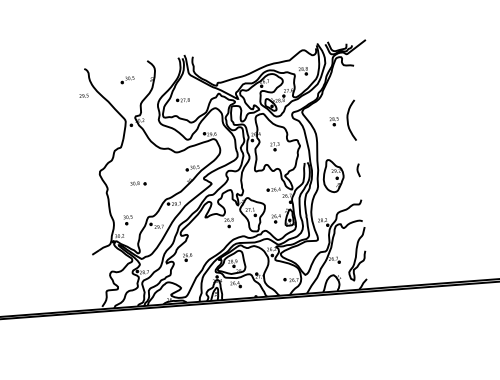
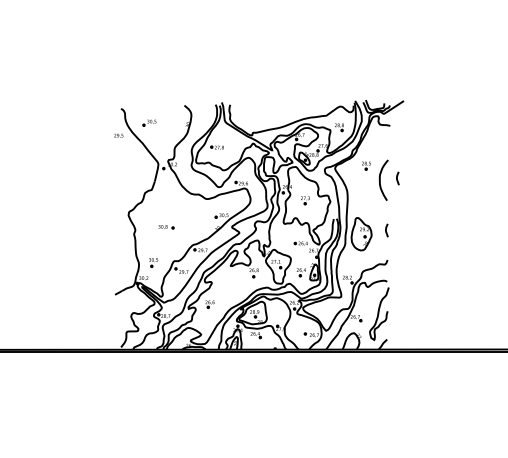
part: (127, 79) -> (149, 122), moved
line: (365, 117) -> (397, 178), added
part: (334, 121) -> (366, 165), moved

